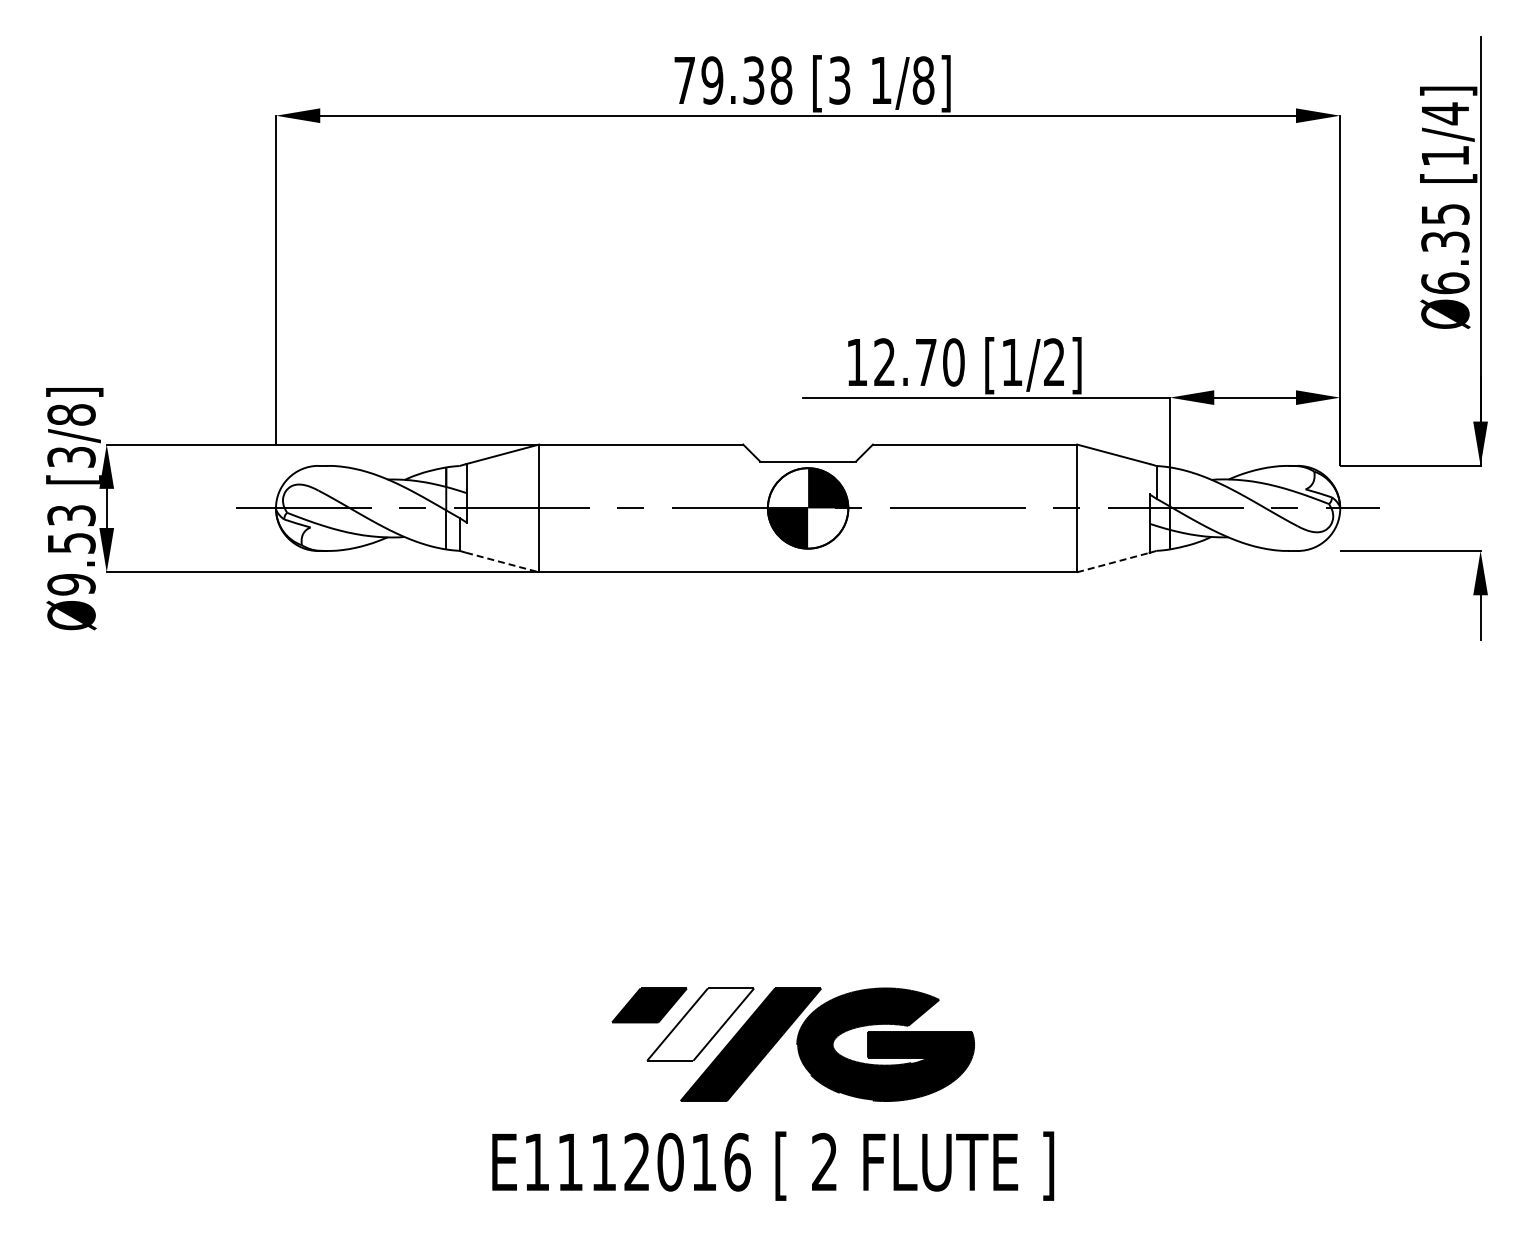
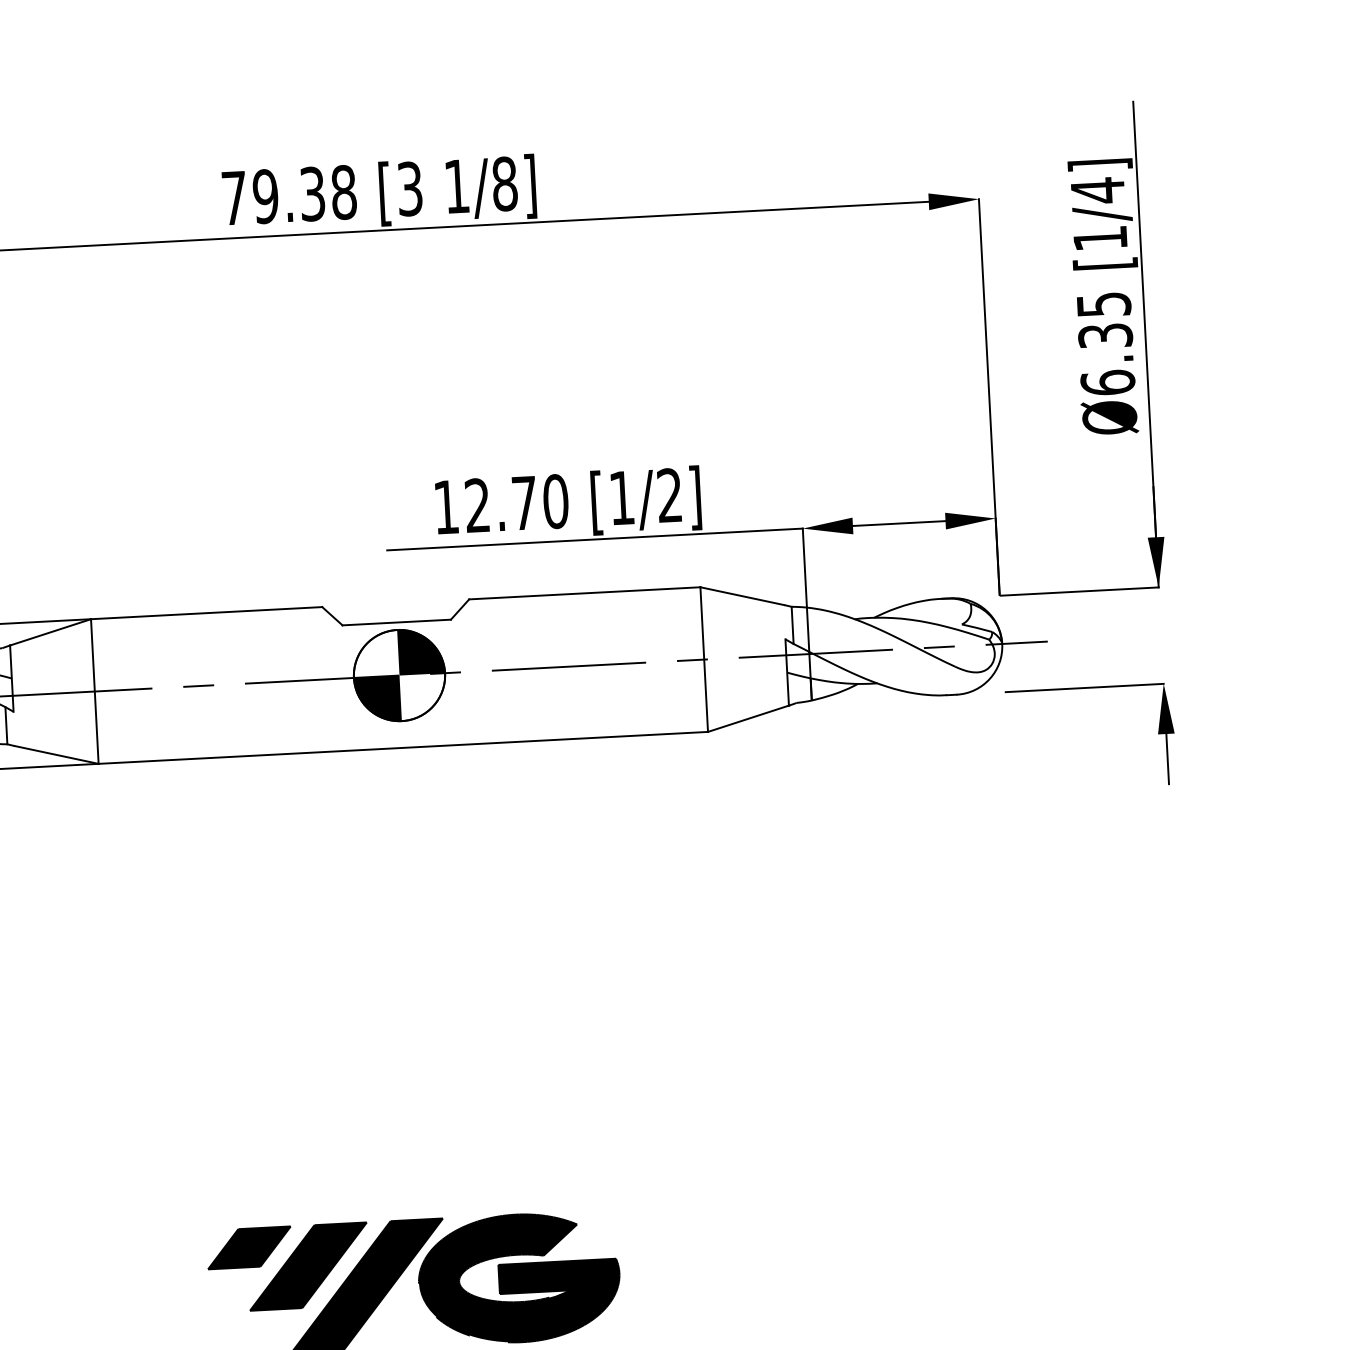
line: (502, 562) -> (56, 754), dashed -> solid
line: (1113, 562) -> (748, 718), dashed -> solid
fill: (700, 1024) -> (308, 1266), added

